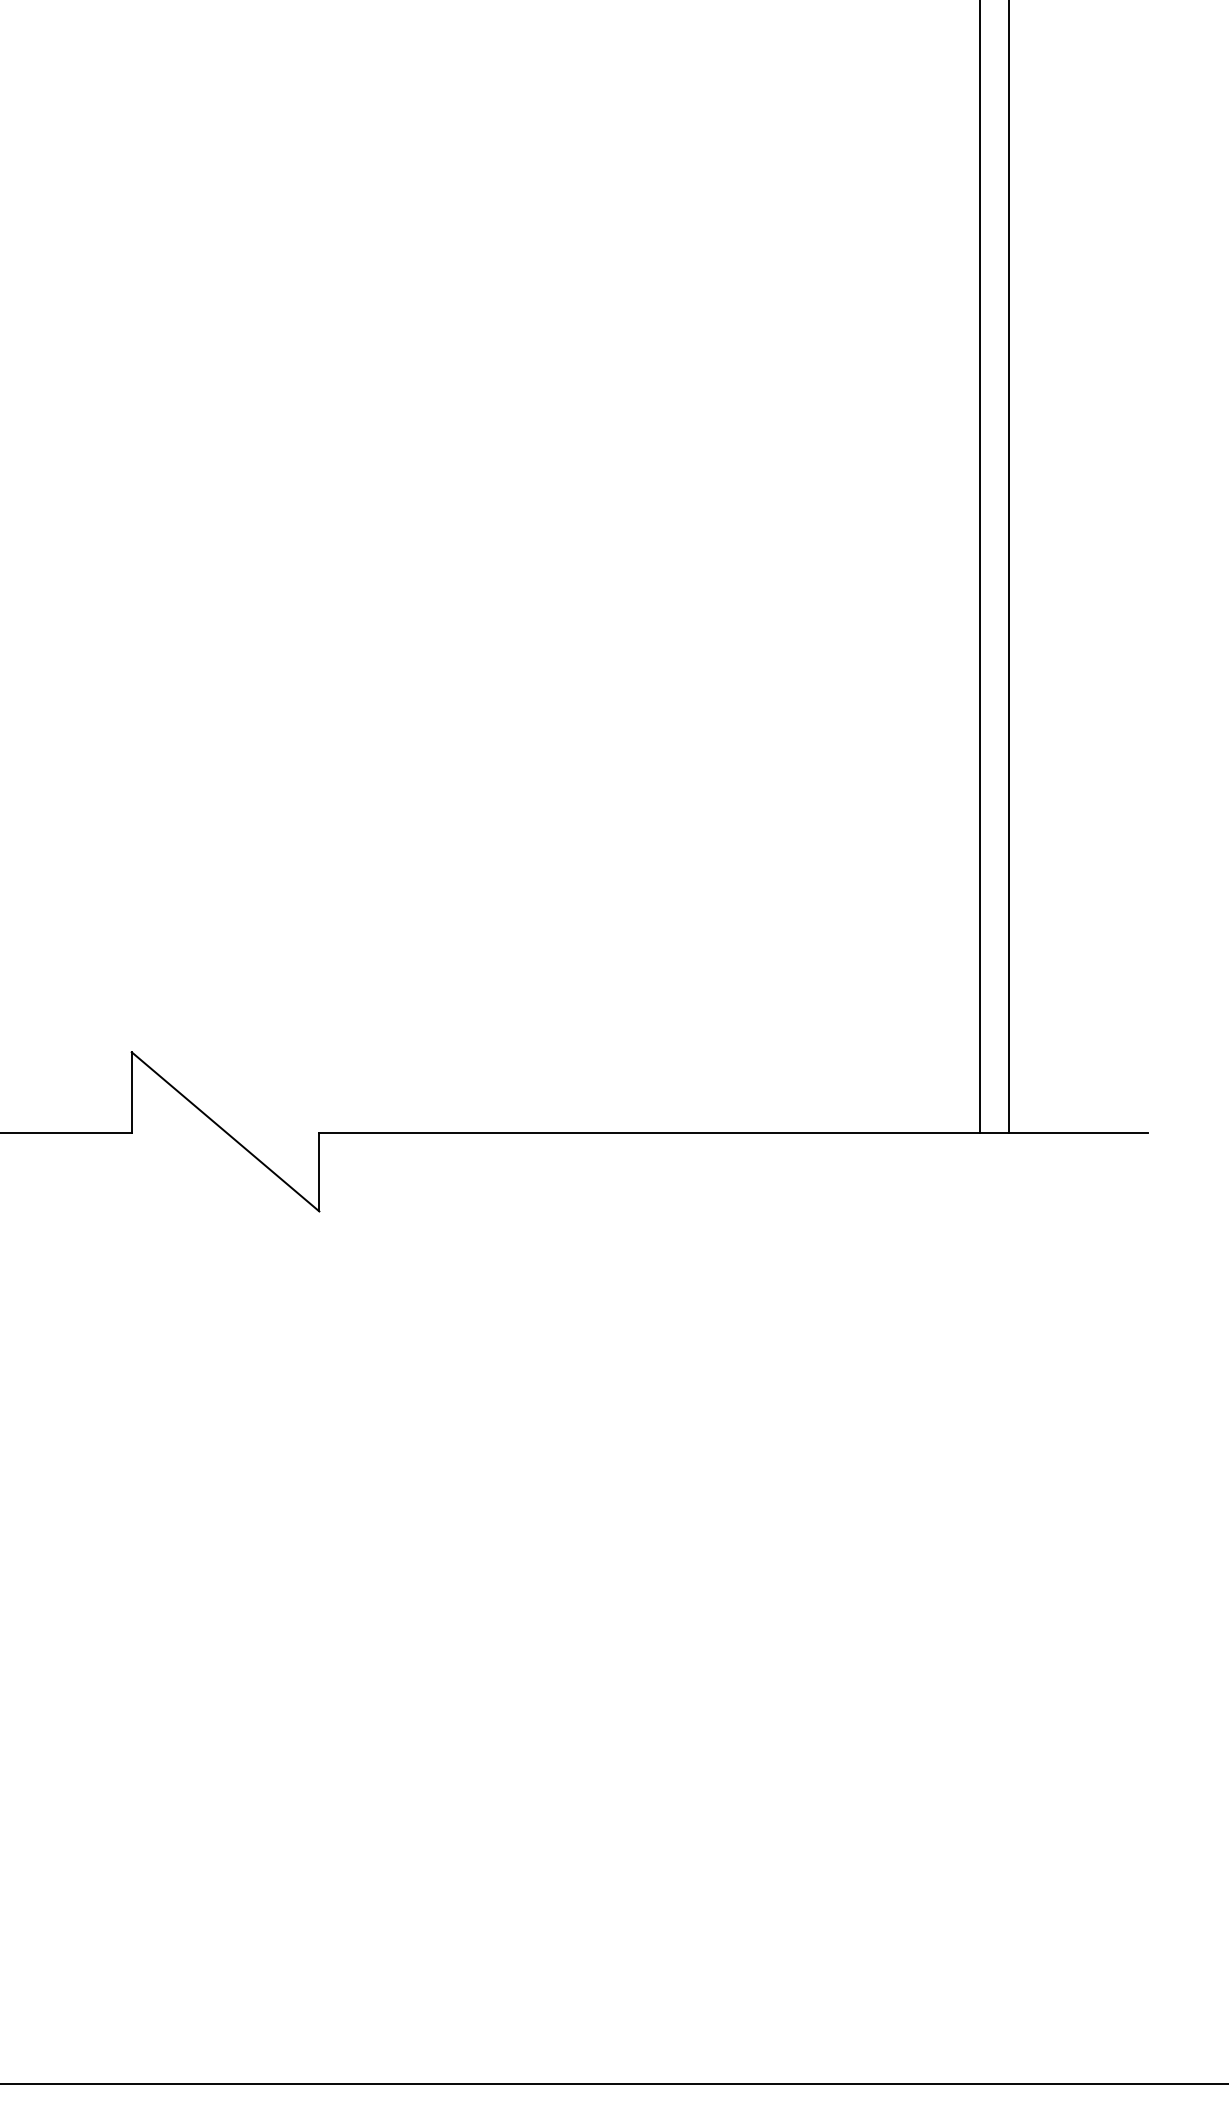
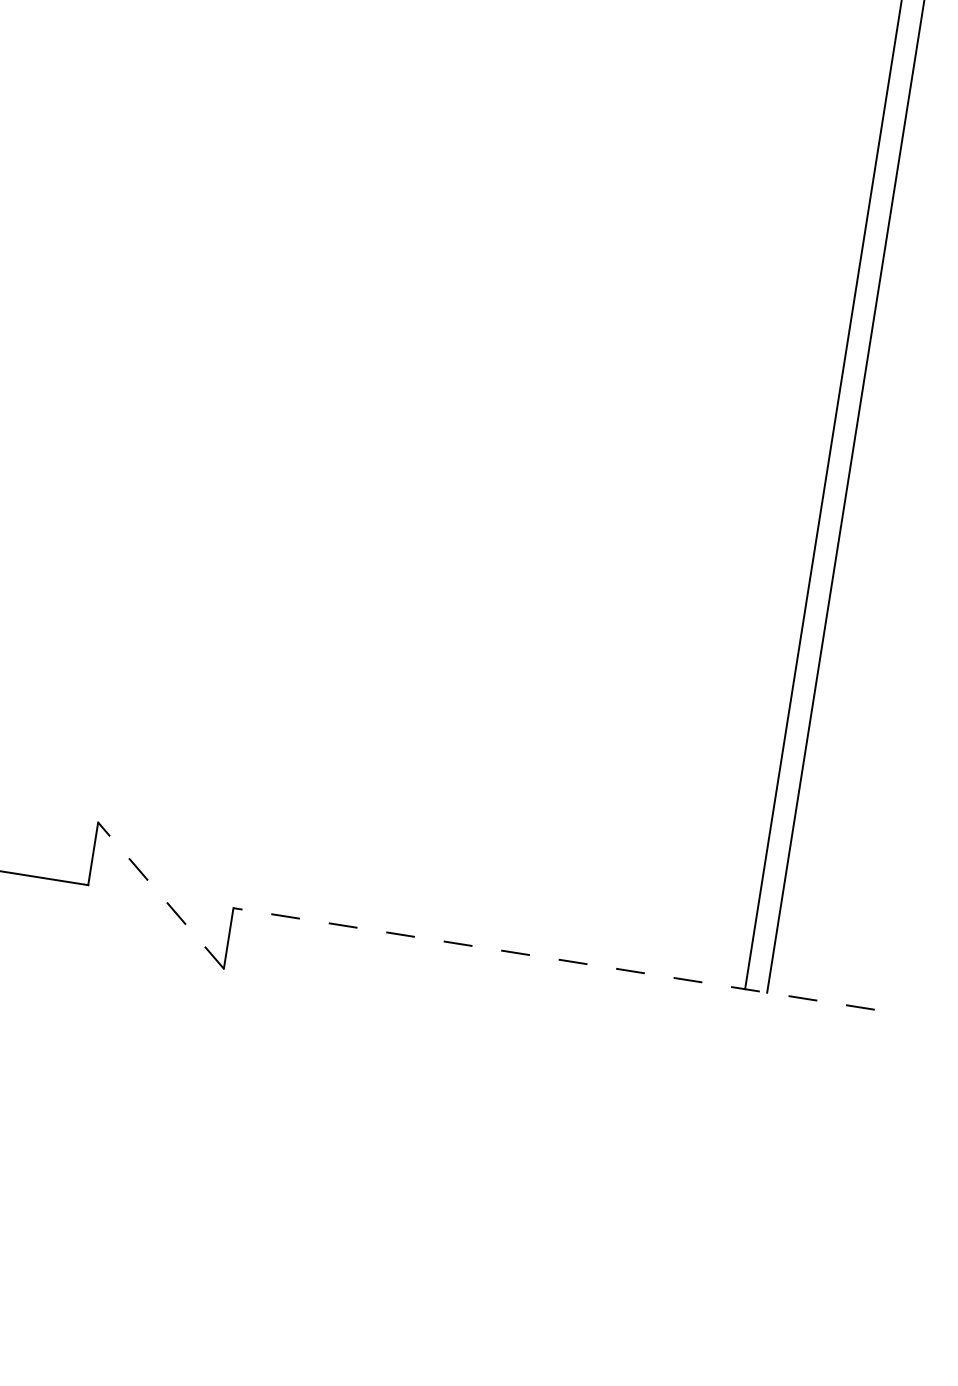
line: (225, 1131) -> (161, 895), solid -> dashed
line: (733, 1133) -> (554, 959), solid -> dashed

